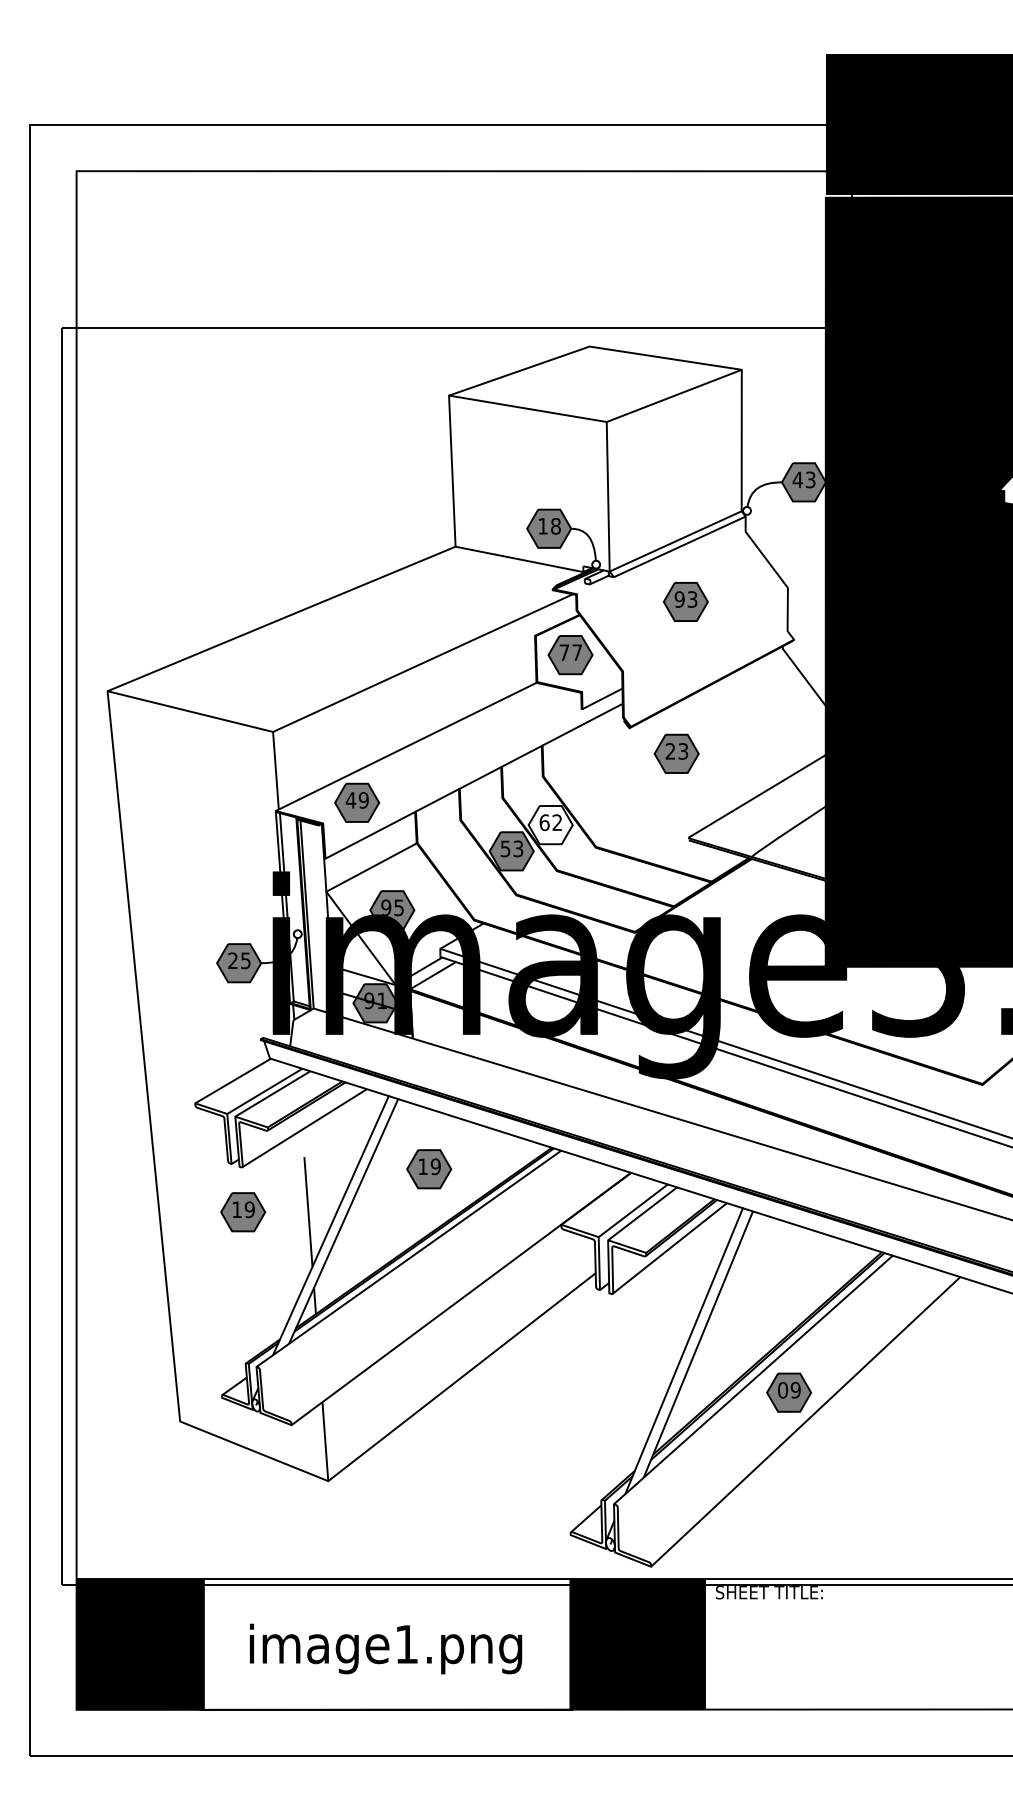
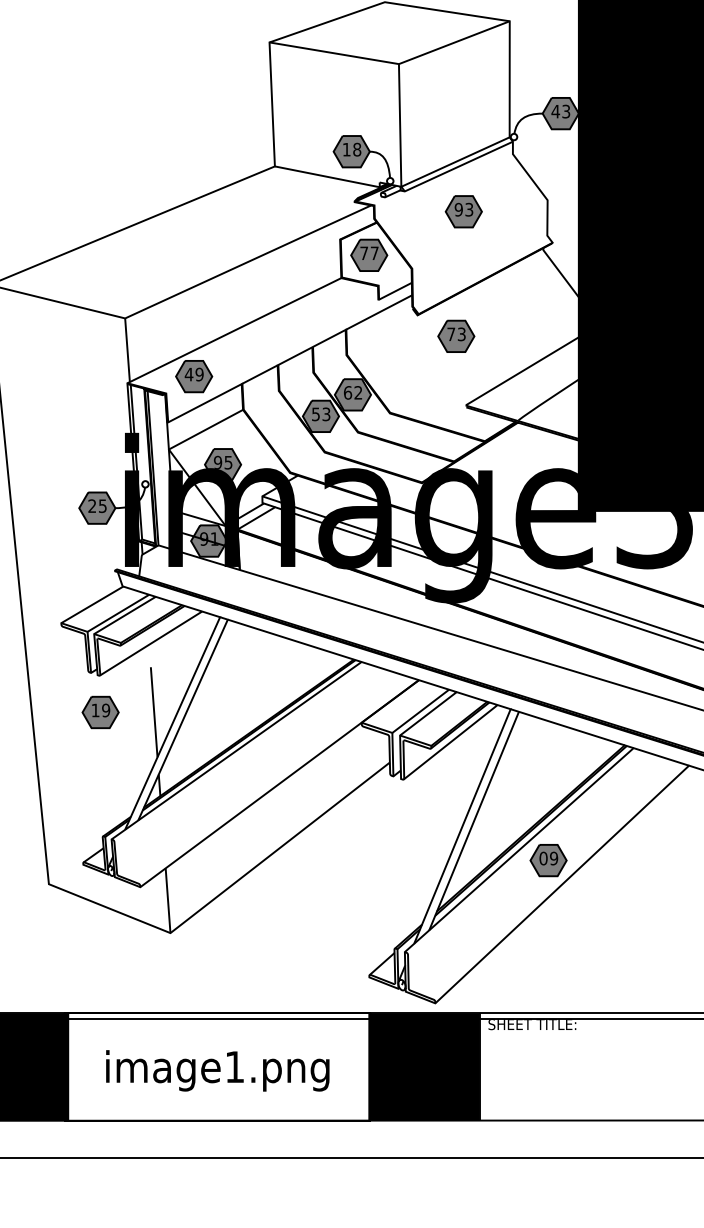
text: (670, 751) -> (451, 334), 23 -> 73
fill: (550, 825) -> (352, 395), added
part: (429, 1169) -> (253, 677), removed

